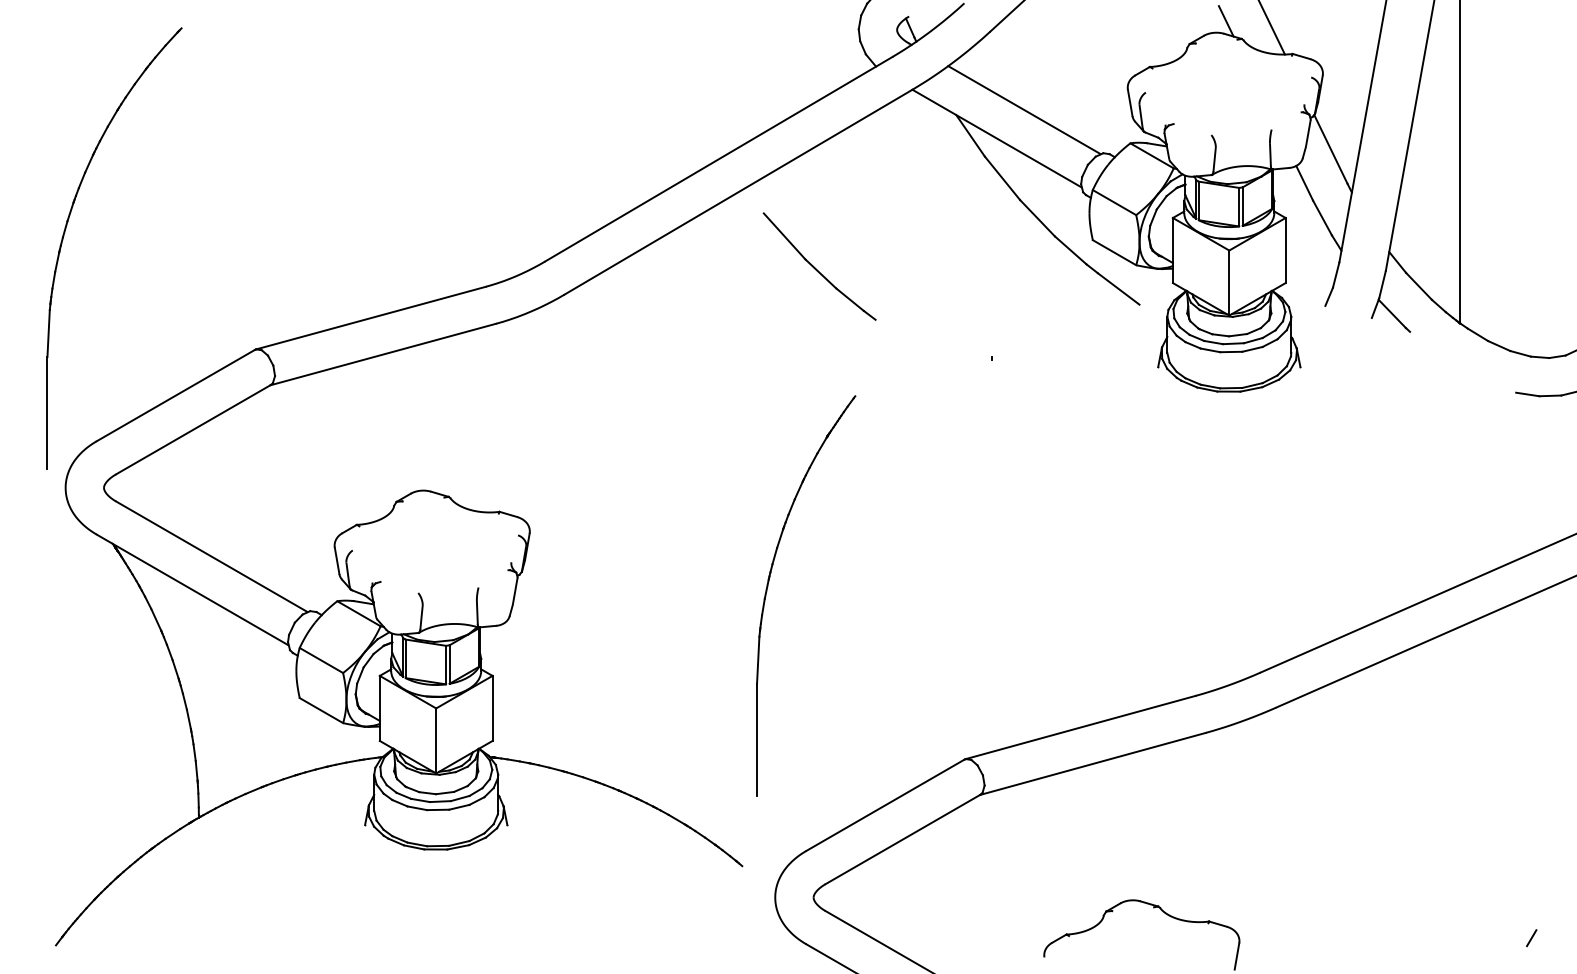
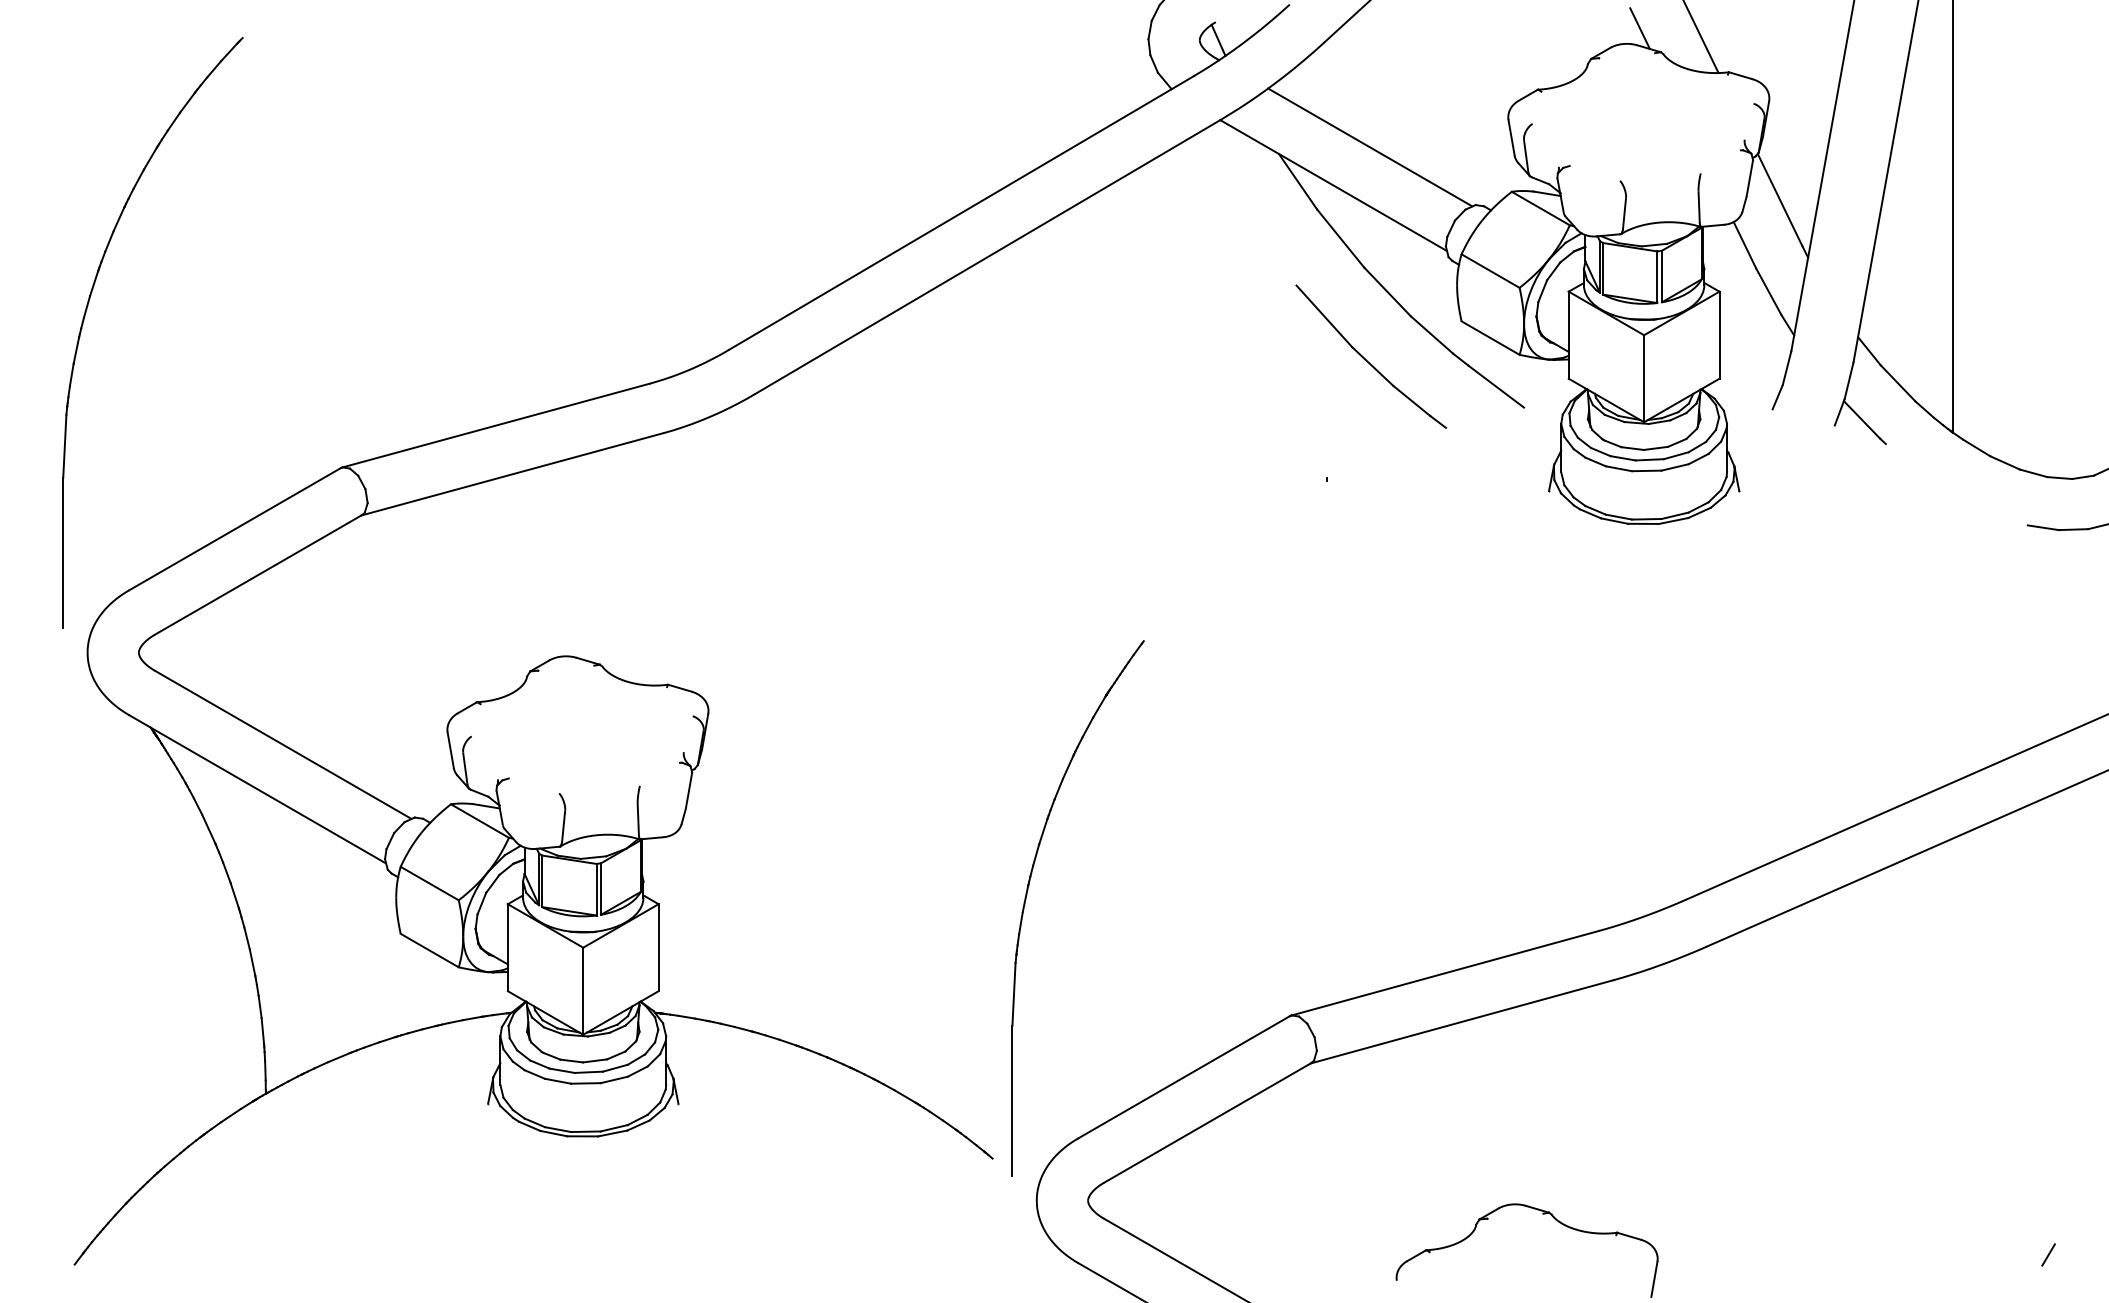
part: (819, 266) -> (1371, 356), moved
part: (767, 590) -> (1026, 900), moved

